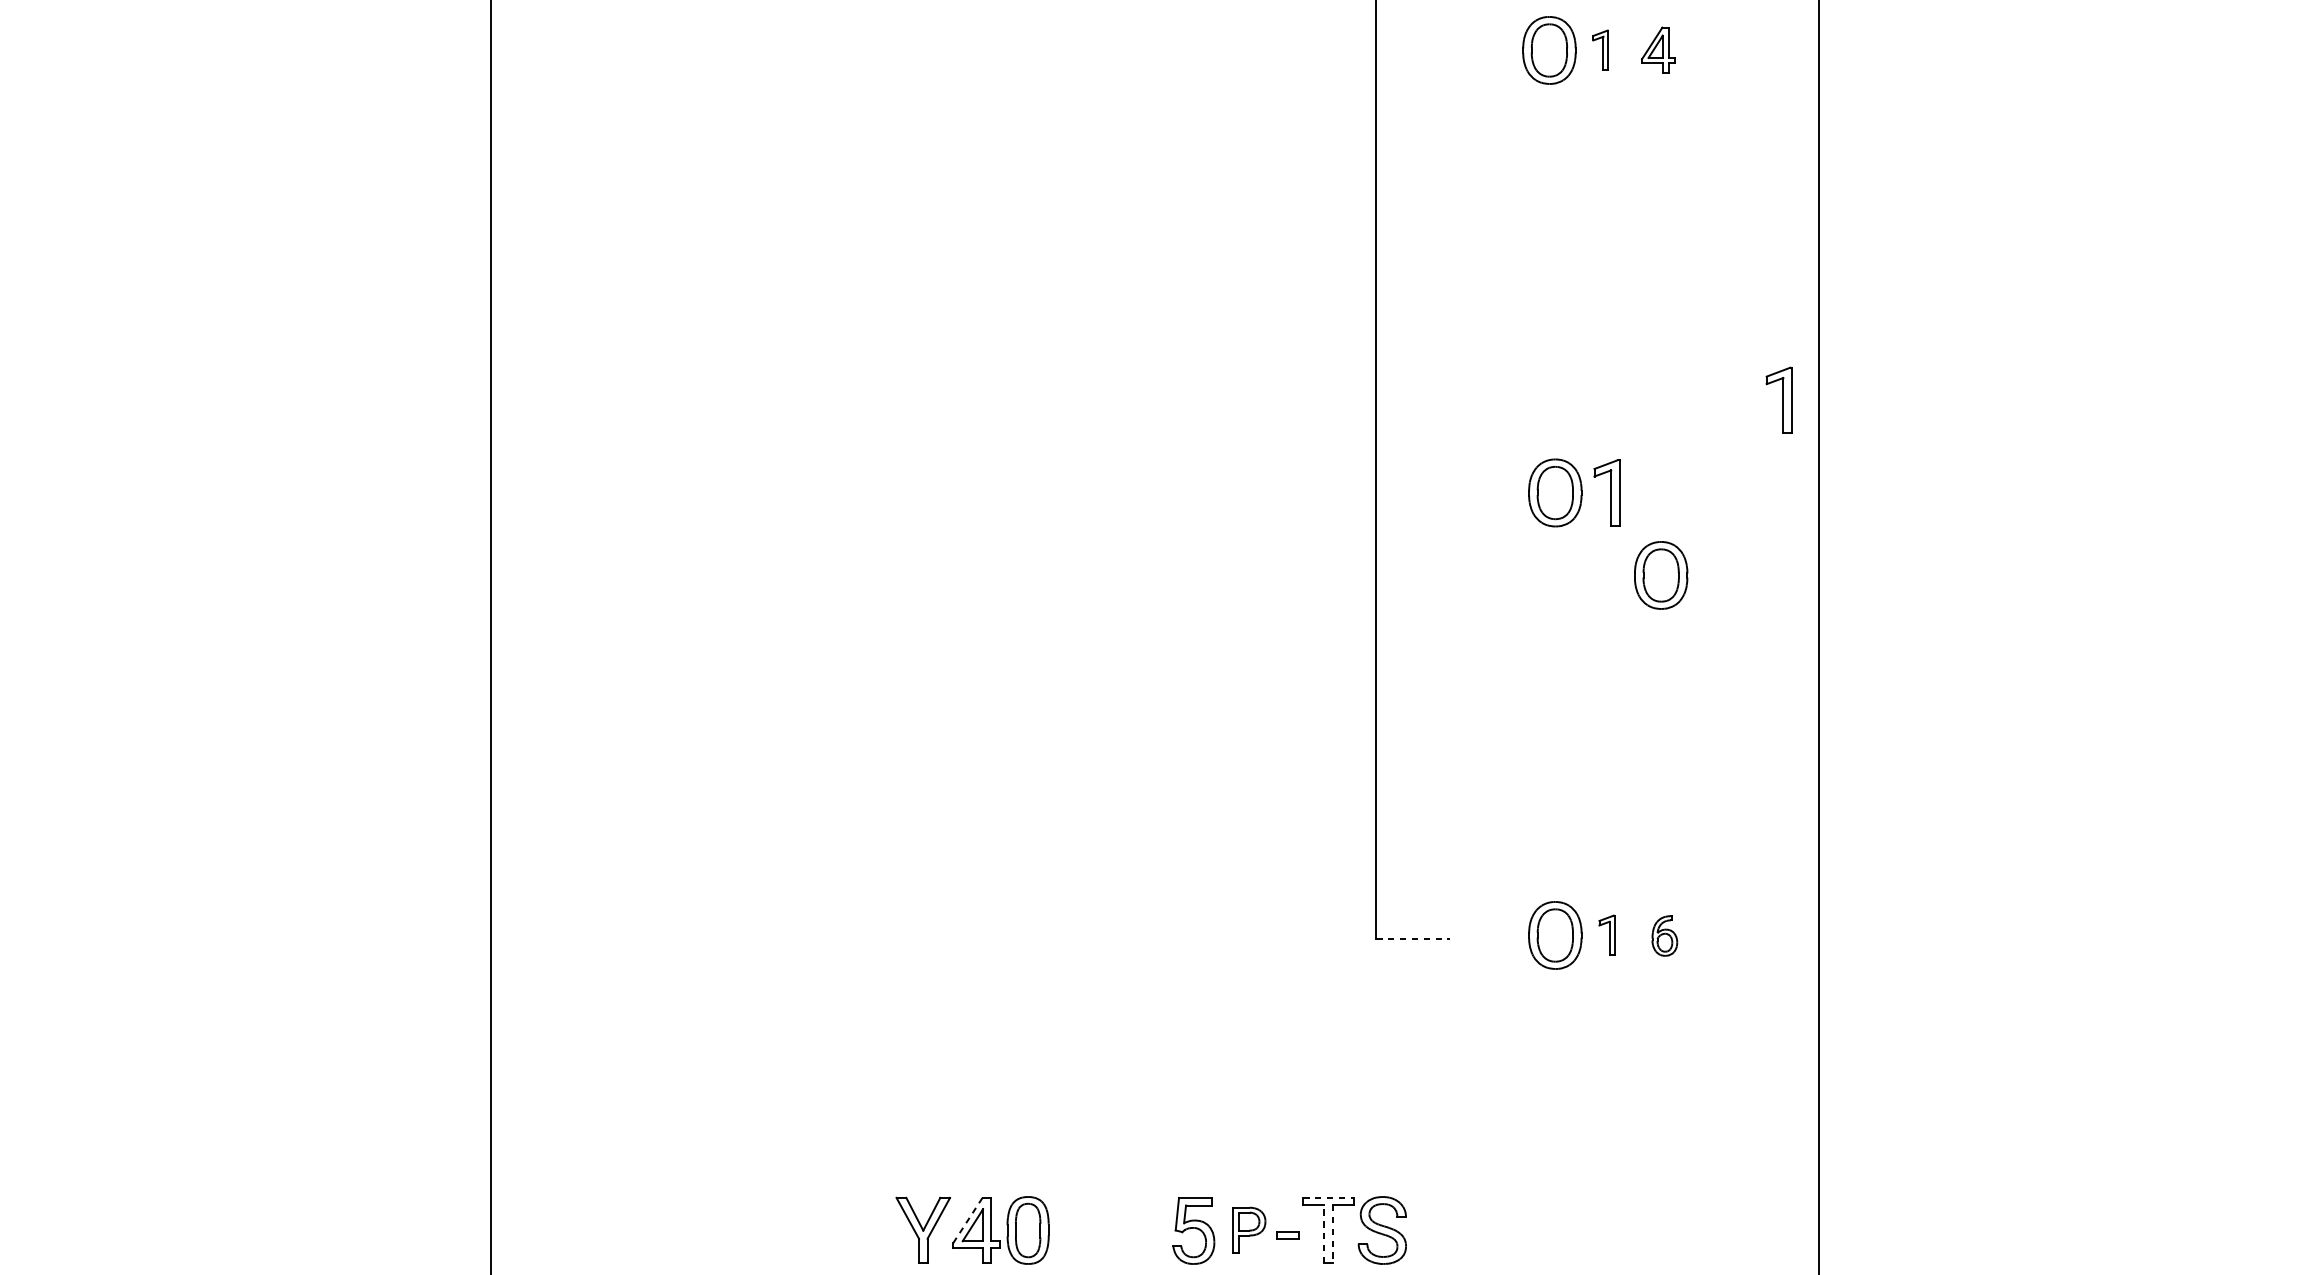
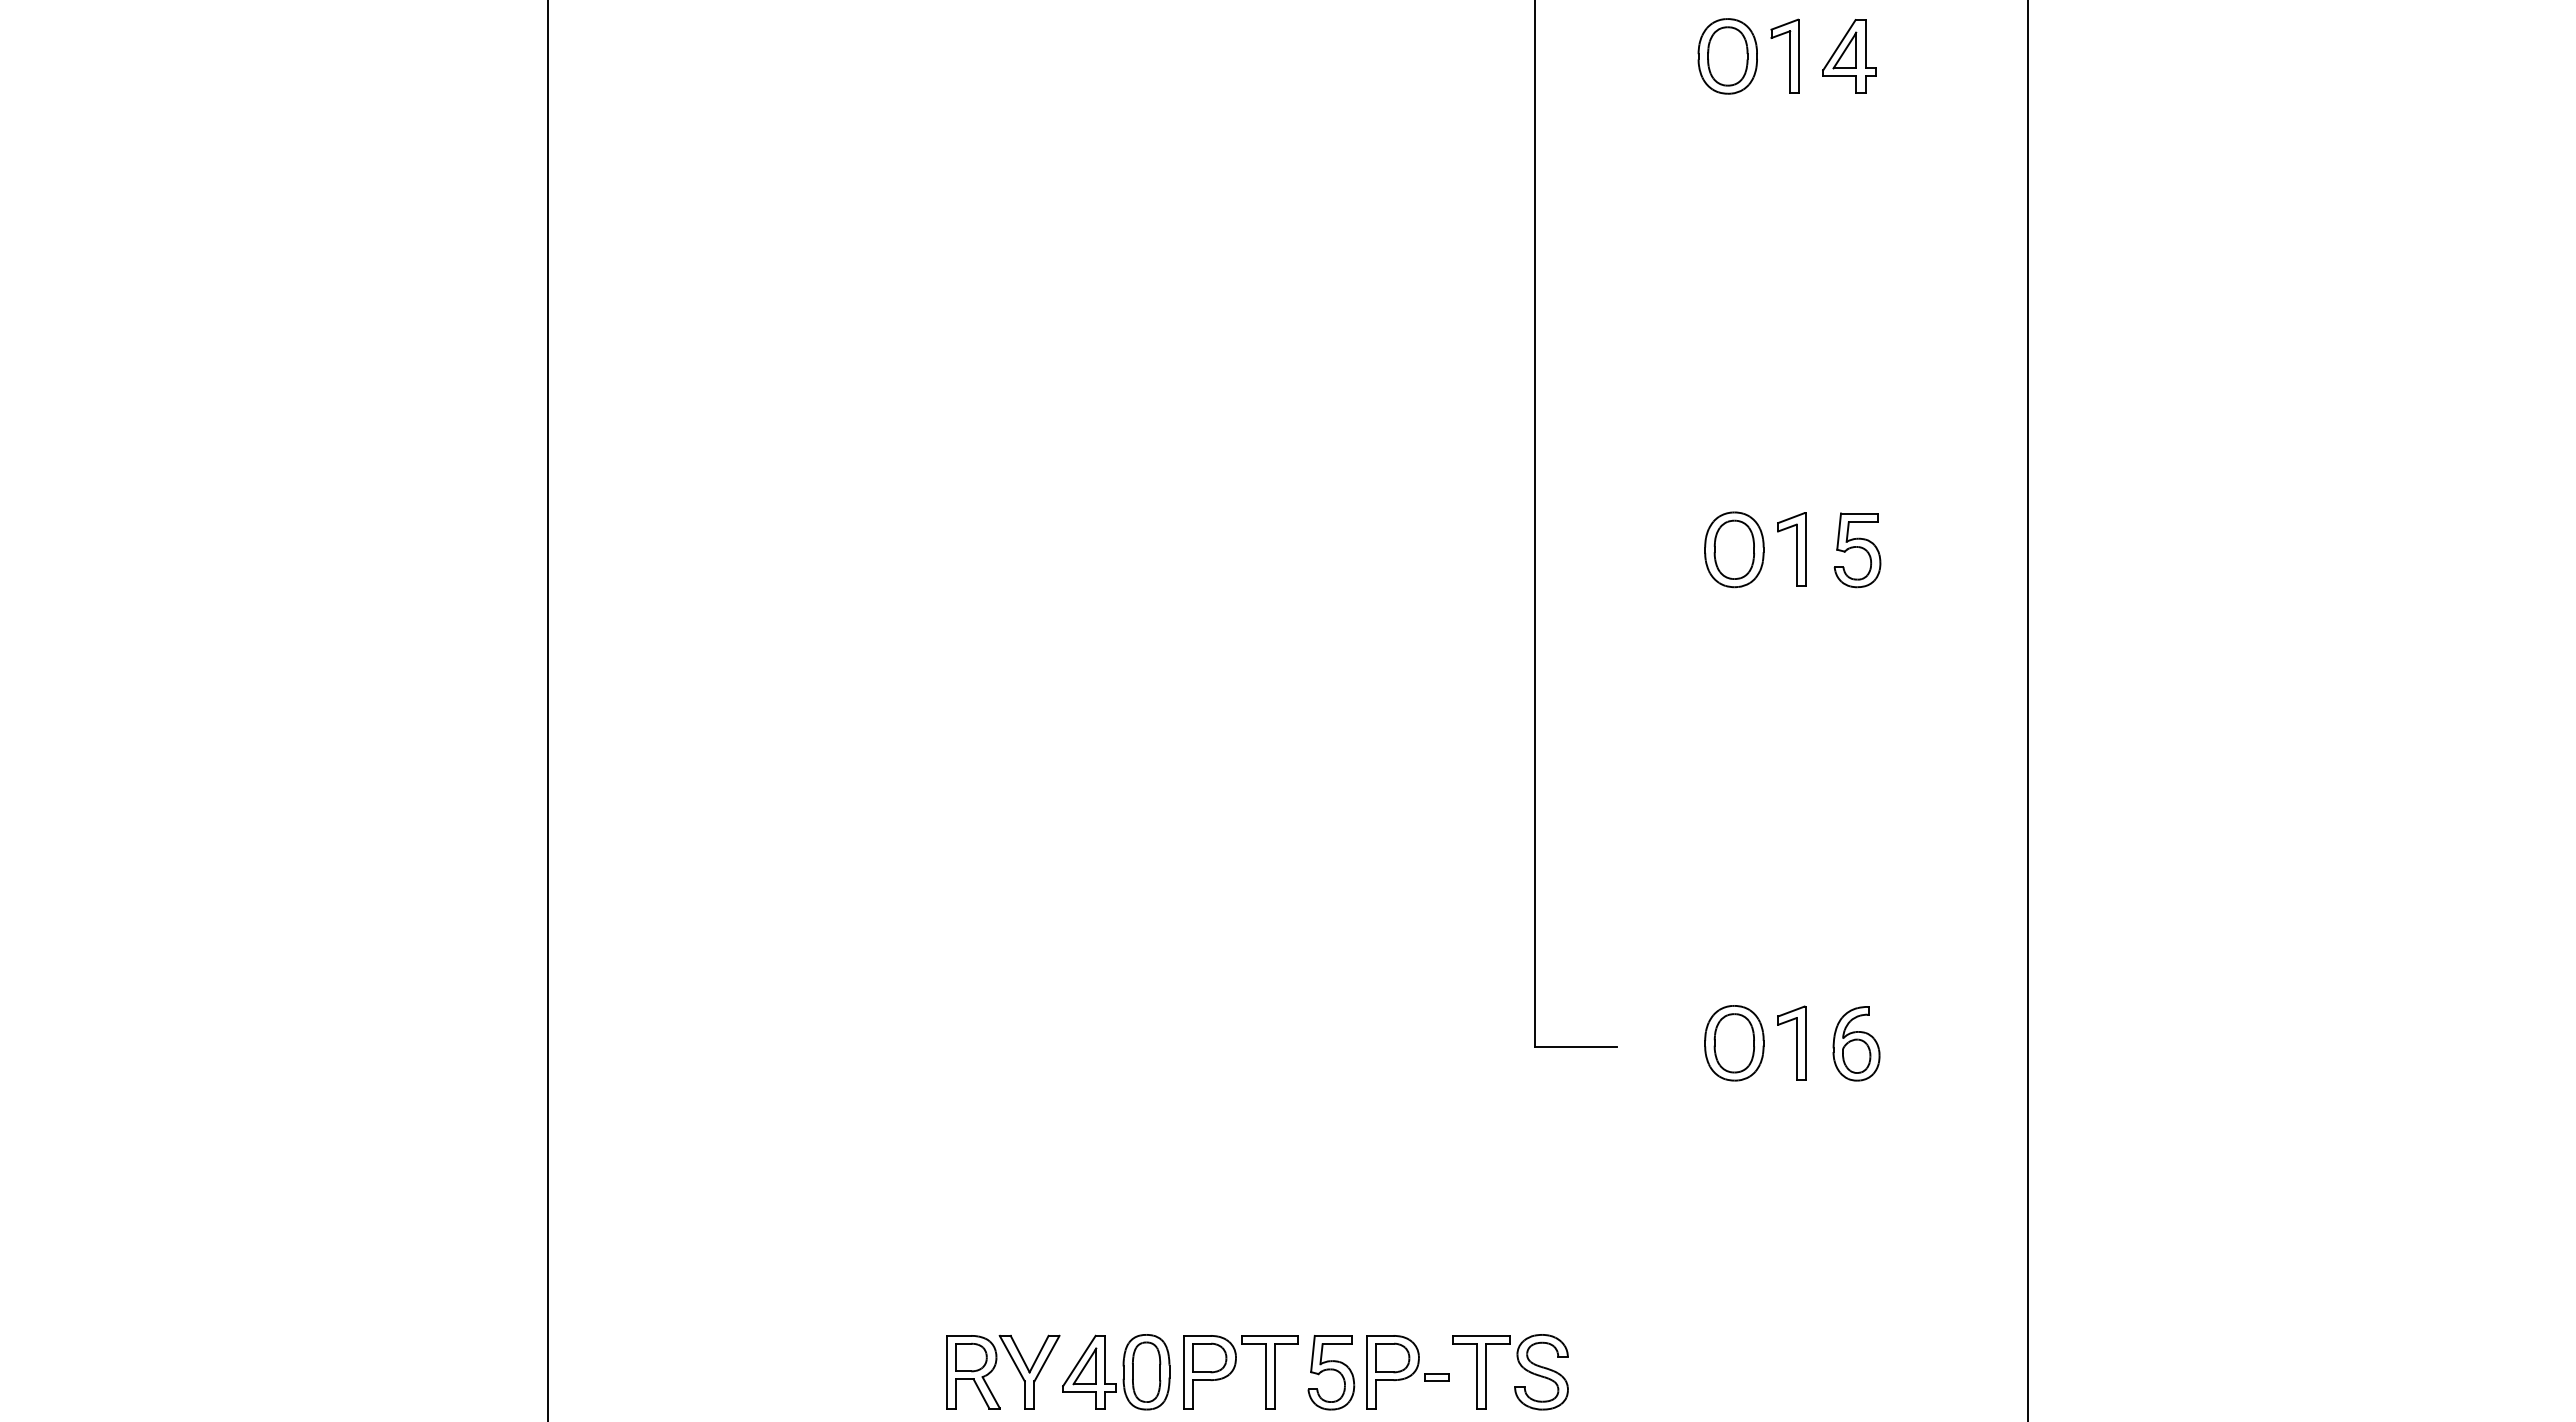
part: (1600, 49) -> (1784, 55), size x1.67
part: (1658, 50) -> (1849, 56), size x1.43
part: (1778, 400) -> (1983, 446), removed
part: (1665, 493) -> (1857, 550), added
part: (1661, 575) -> (1852, 641), removed
part: (1606, 934) -> (1791, 1042), size x1.67
part: (1664, 935) -> (1856, 1043), size x1.67
line: (1413, 939) -> (1576, 1047), dashed -> solid
line: (1329, 1197) -> (1482, 1335), dashed -> solid
line: (968, 1220) -> (1079, 1361), dashed -> solid
part: (1107, 1228) -> (1234, 1369), added
part: (872, 1230) -> (973, 1372), added
part: (1248, 1230) -> (1392, 1372), size x1.43
line: (1324, 1233) -> (1476, 1375), dashed -> solid
line: (1333, 1234) -> (1486, 1376), dashed -> solid

